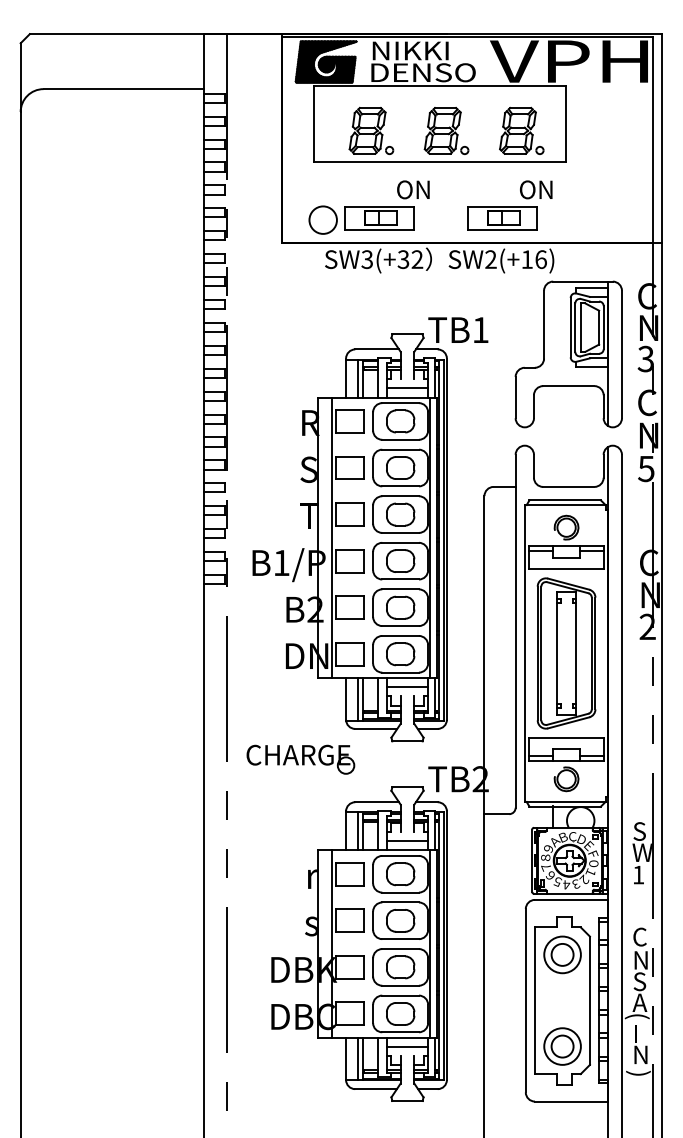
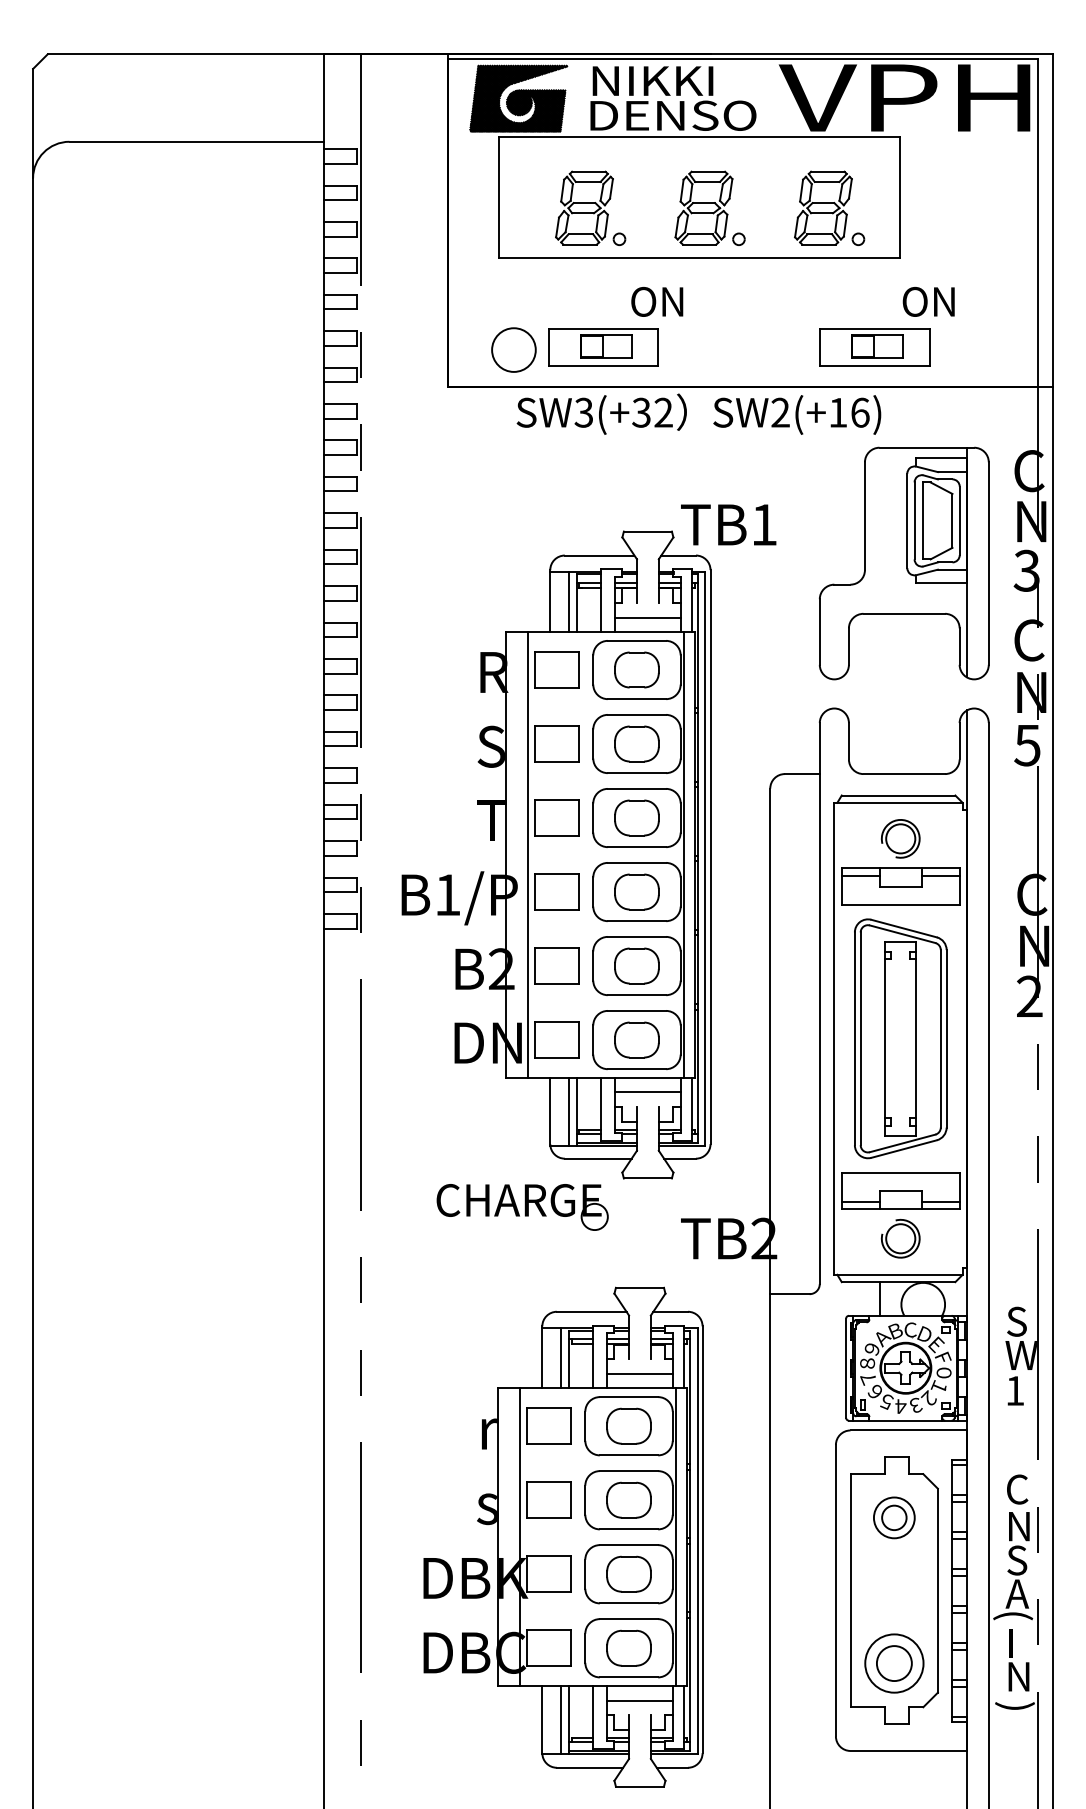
part: (509, 205) -> (886, 326), moved
part: (300, 759) -> (522, 1207), moved
part: (359, 943) -> (563, 1536), moved
part: (562, 954) -> (894, 1517), size x0.7

